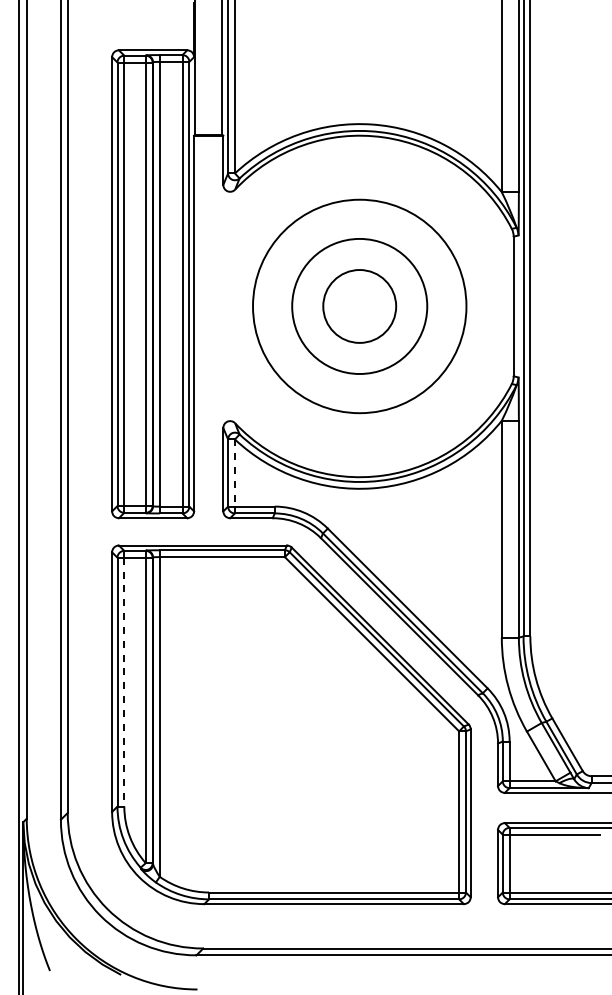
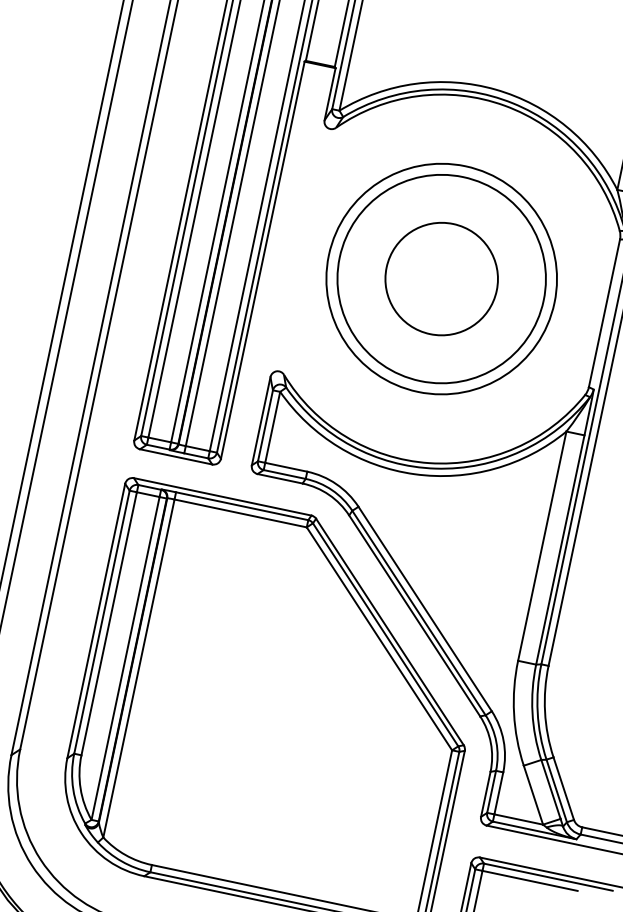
circle: (359, 305) -> (441, 278), size x1.43
circle: (359, 306) -> (441, 279), size x1.43
line: (234, 473) -> (272, 427), dashed -> solid
line: (124, 682) -> (109, 624), dashed -> solid

